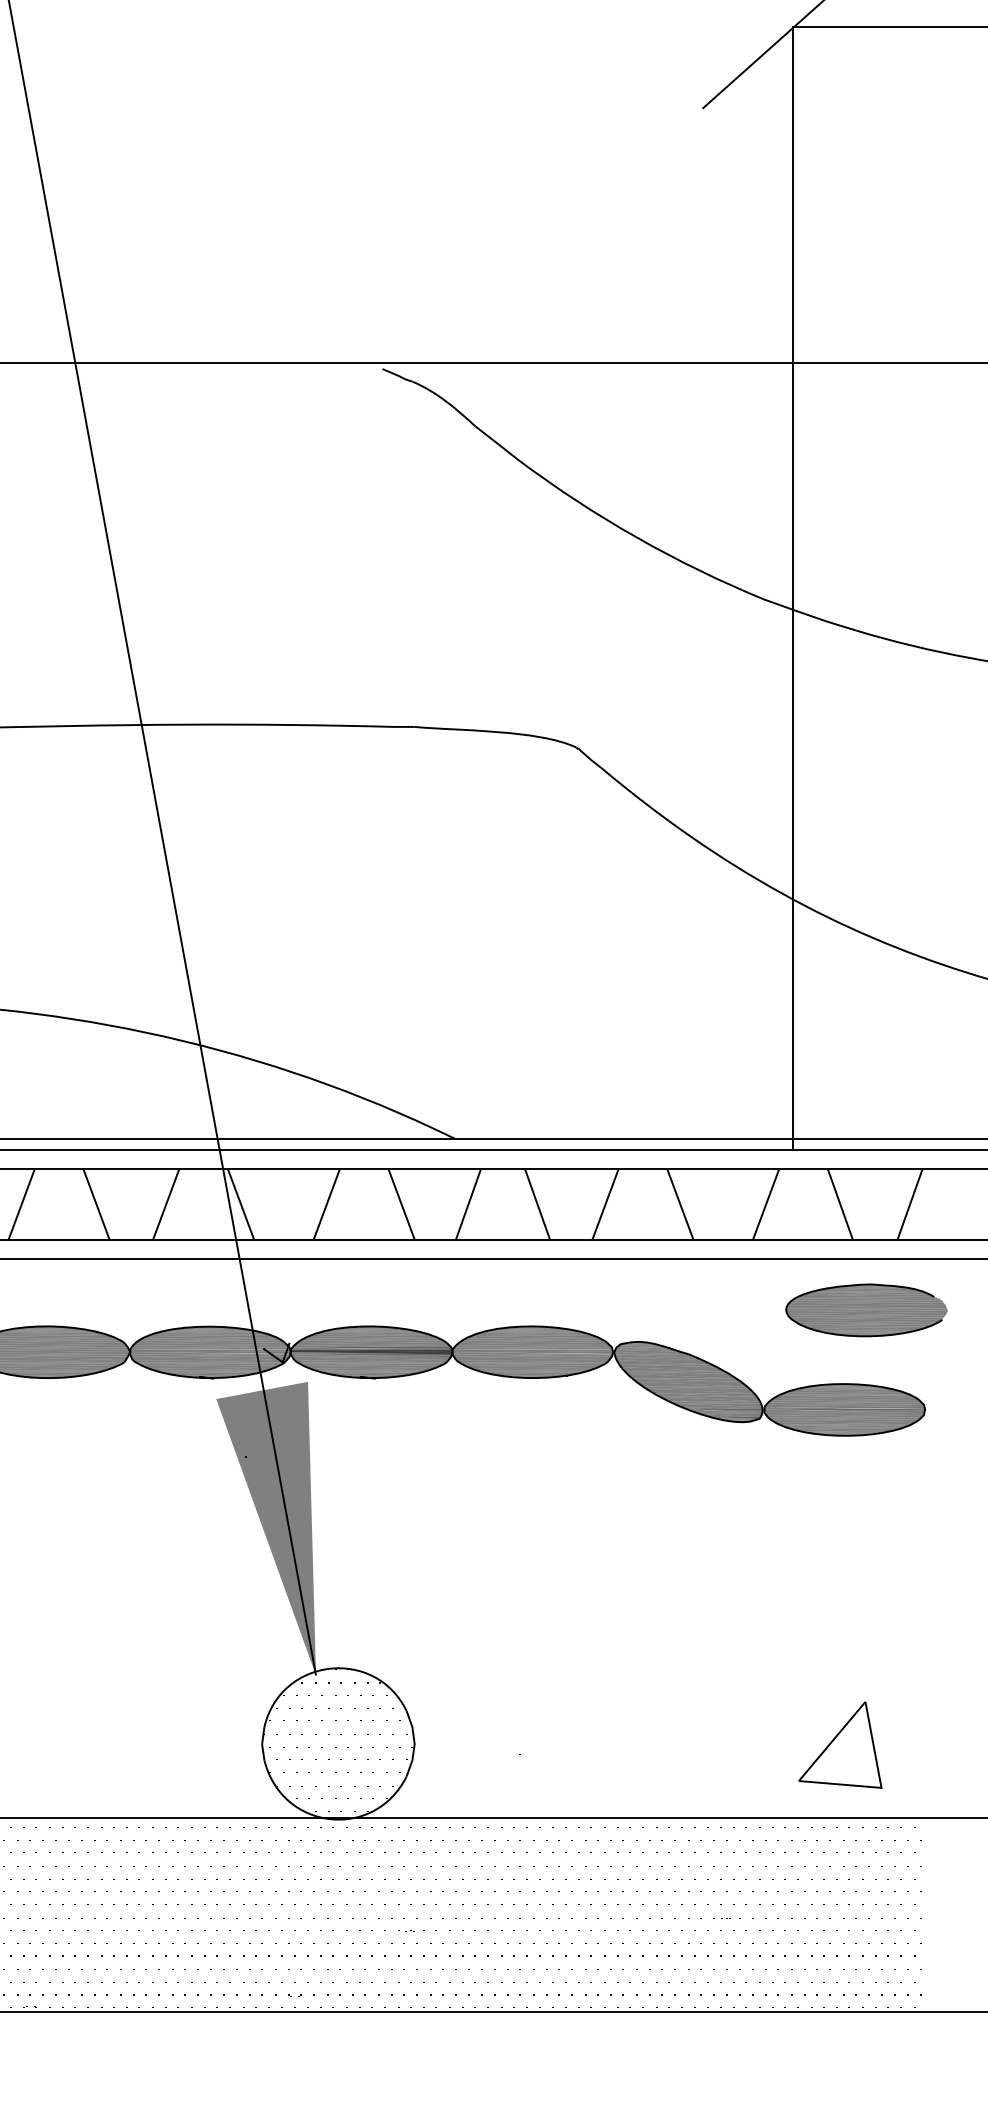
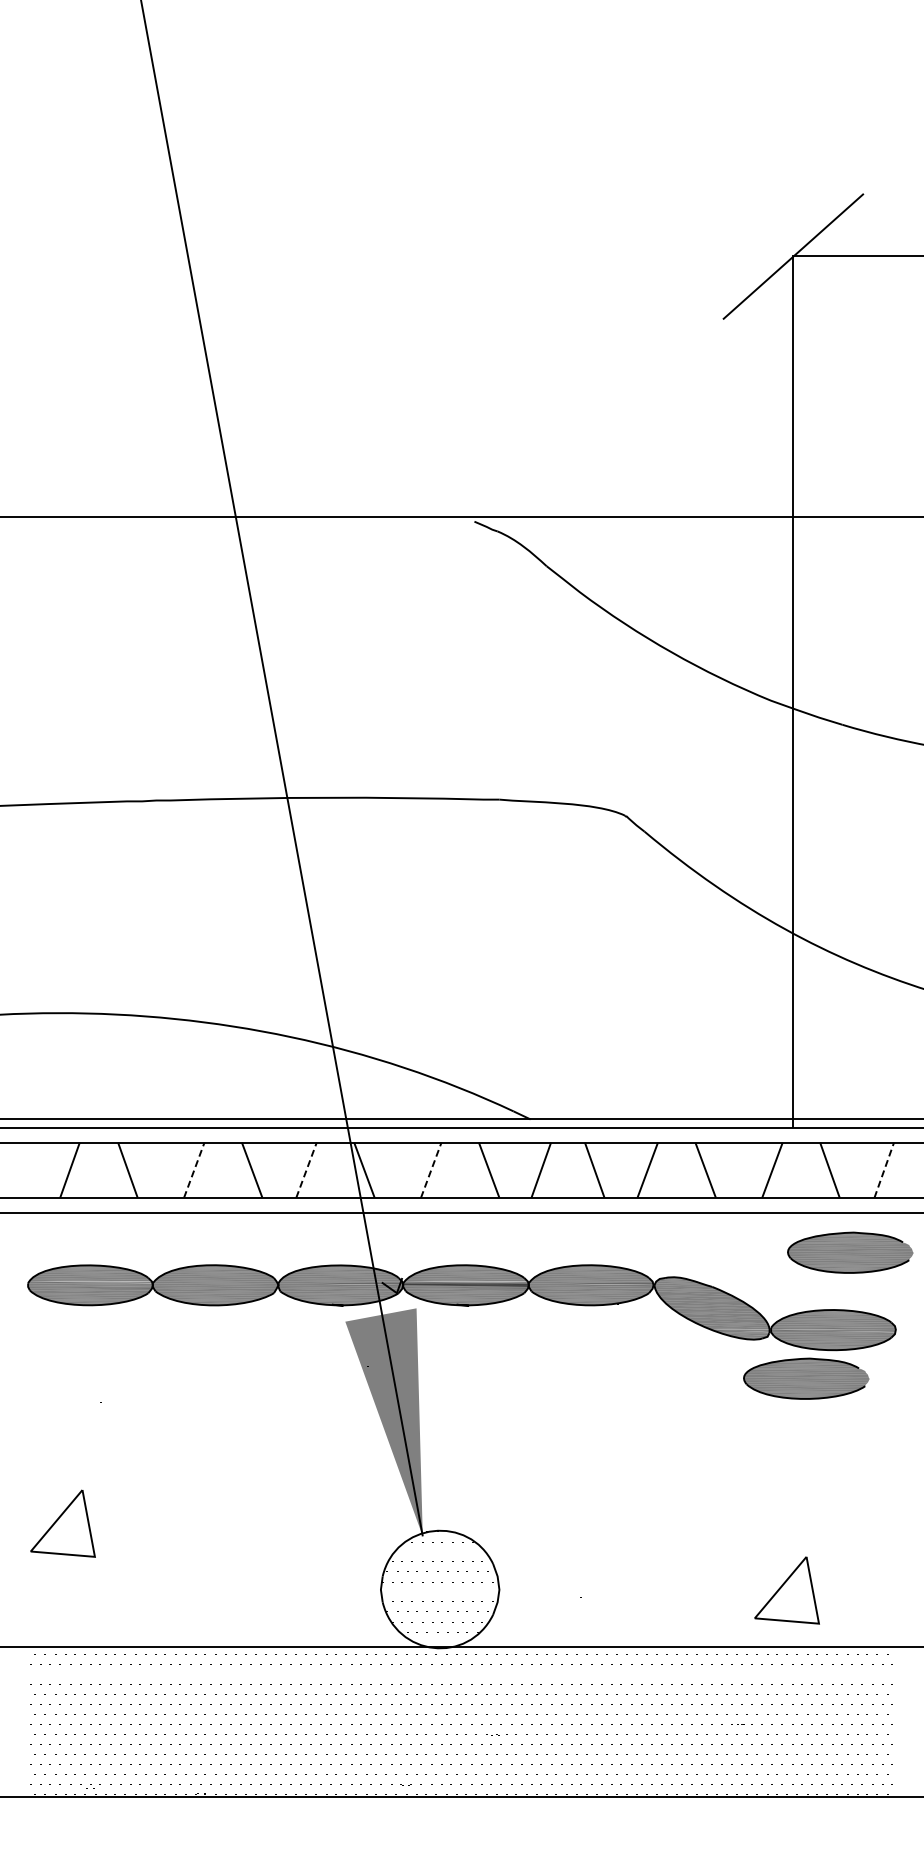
line: (22, 1203) -> (194, 1169), solid -> dashed
line: (166, 1203) -> (306, 1169), solid -> dashed
line: (327, 1203) -> (431, 1169), solid -> dashed
line: (910, 1203) -> (884, 1169), solid -> dashed
part: (810, 1472) -> (806, 1378), added
part: (839, 1745) -> (786, 1590), moved

